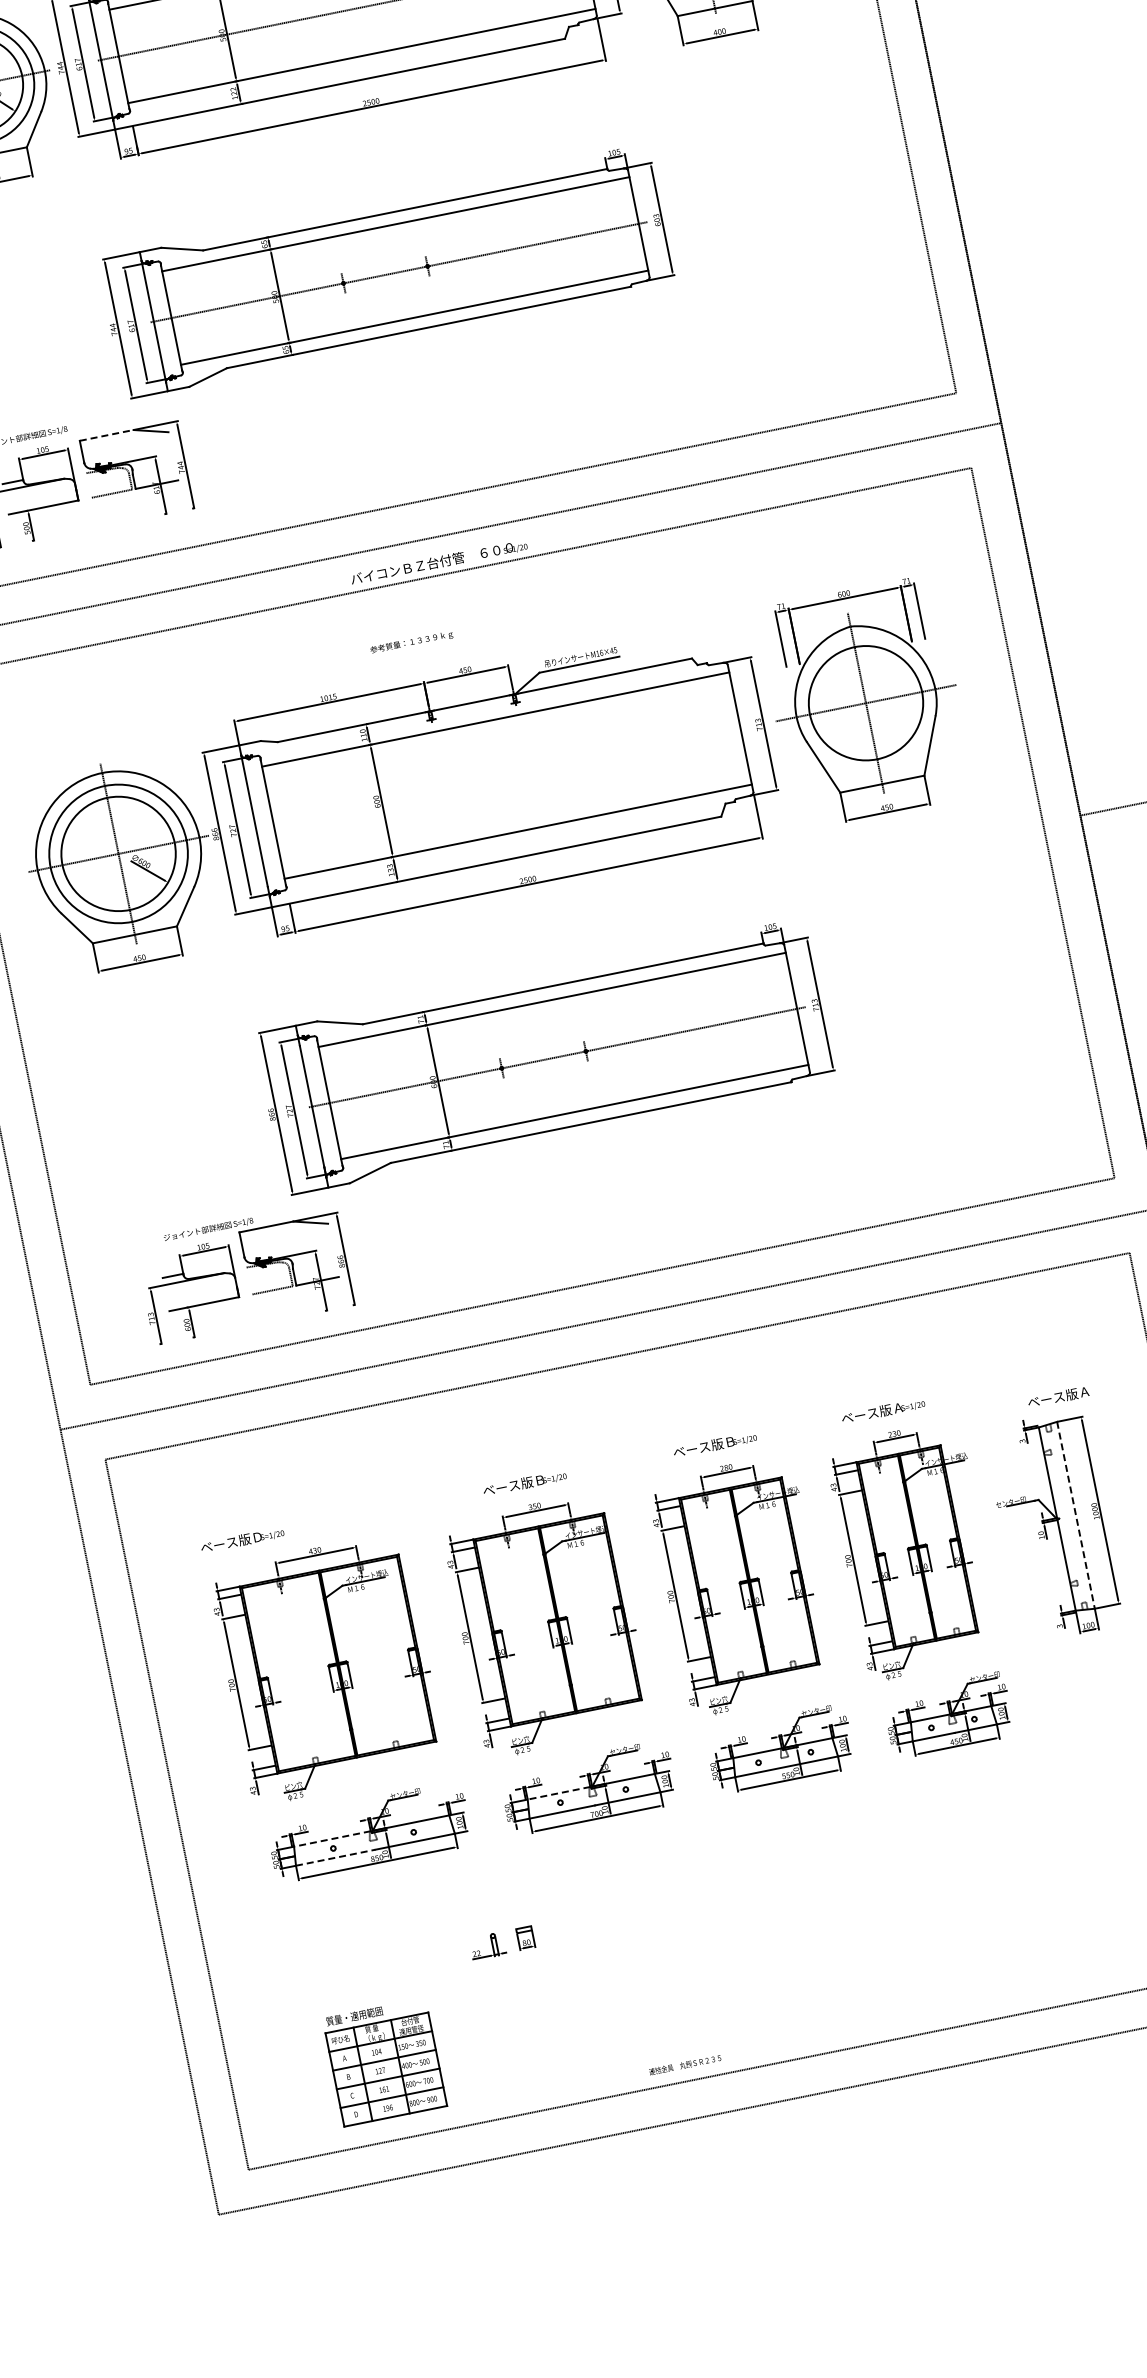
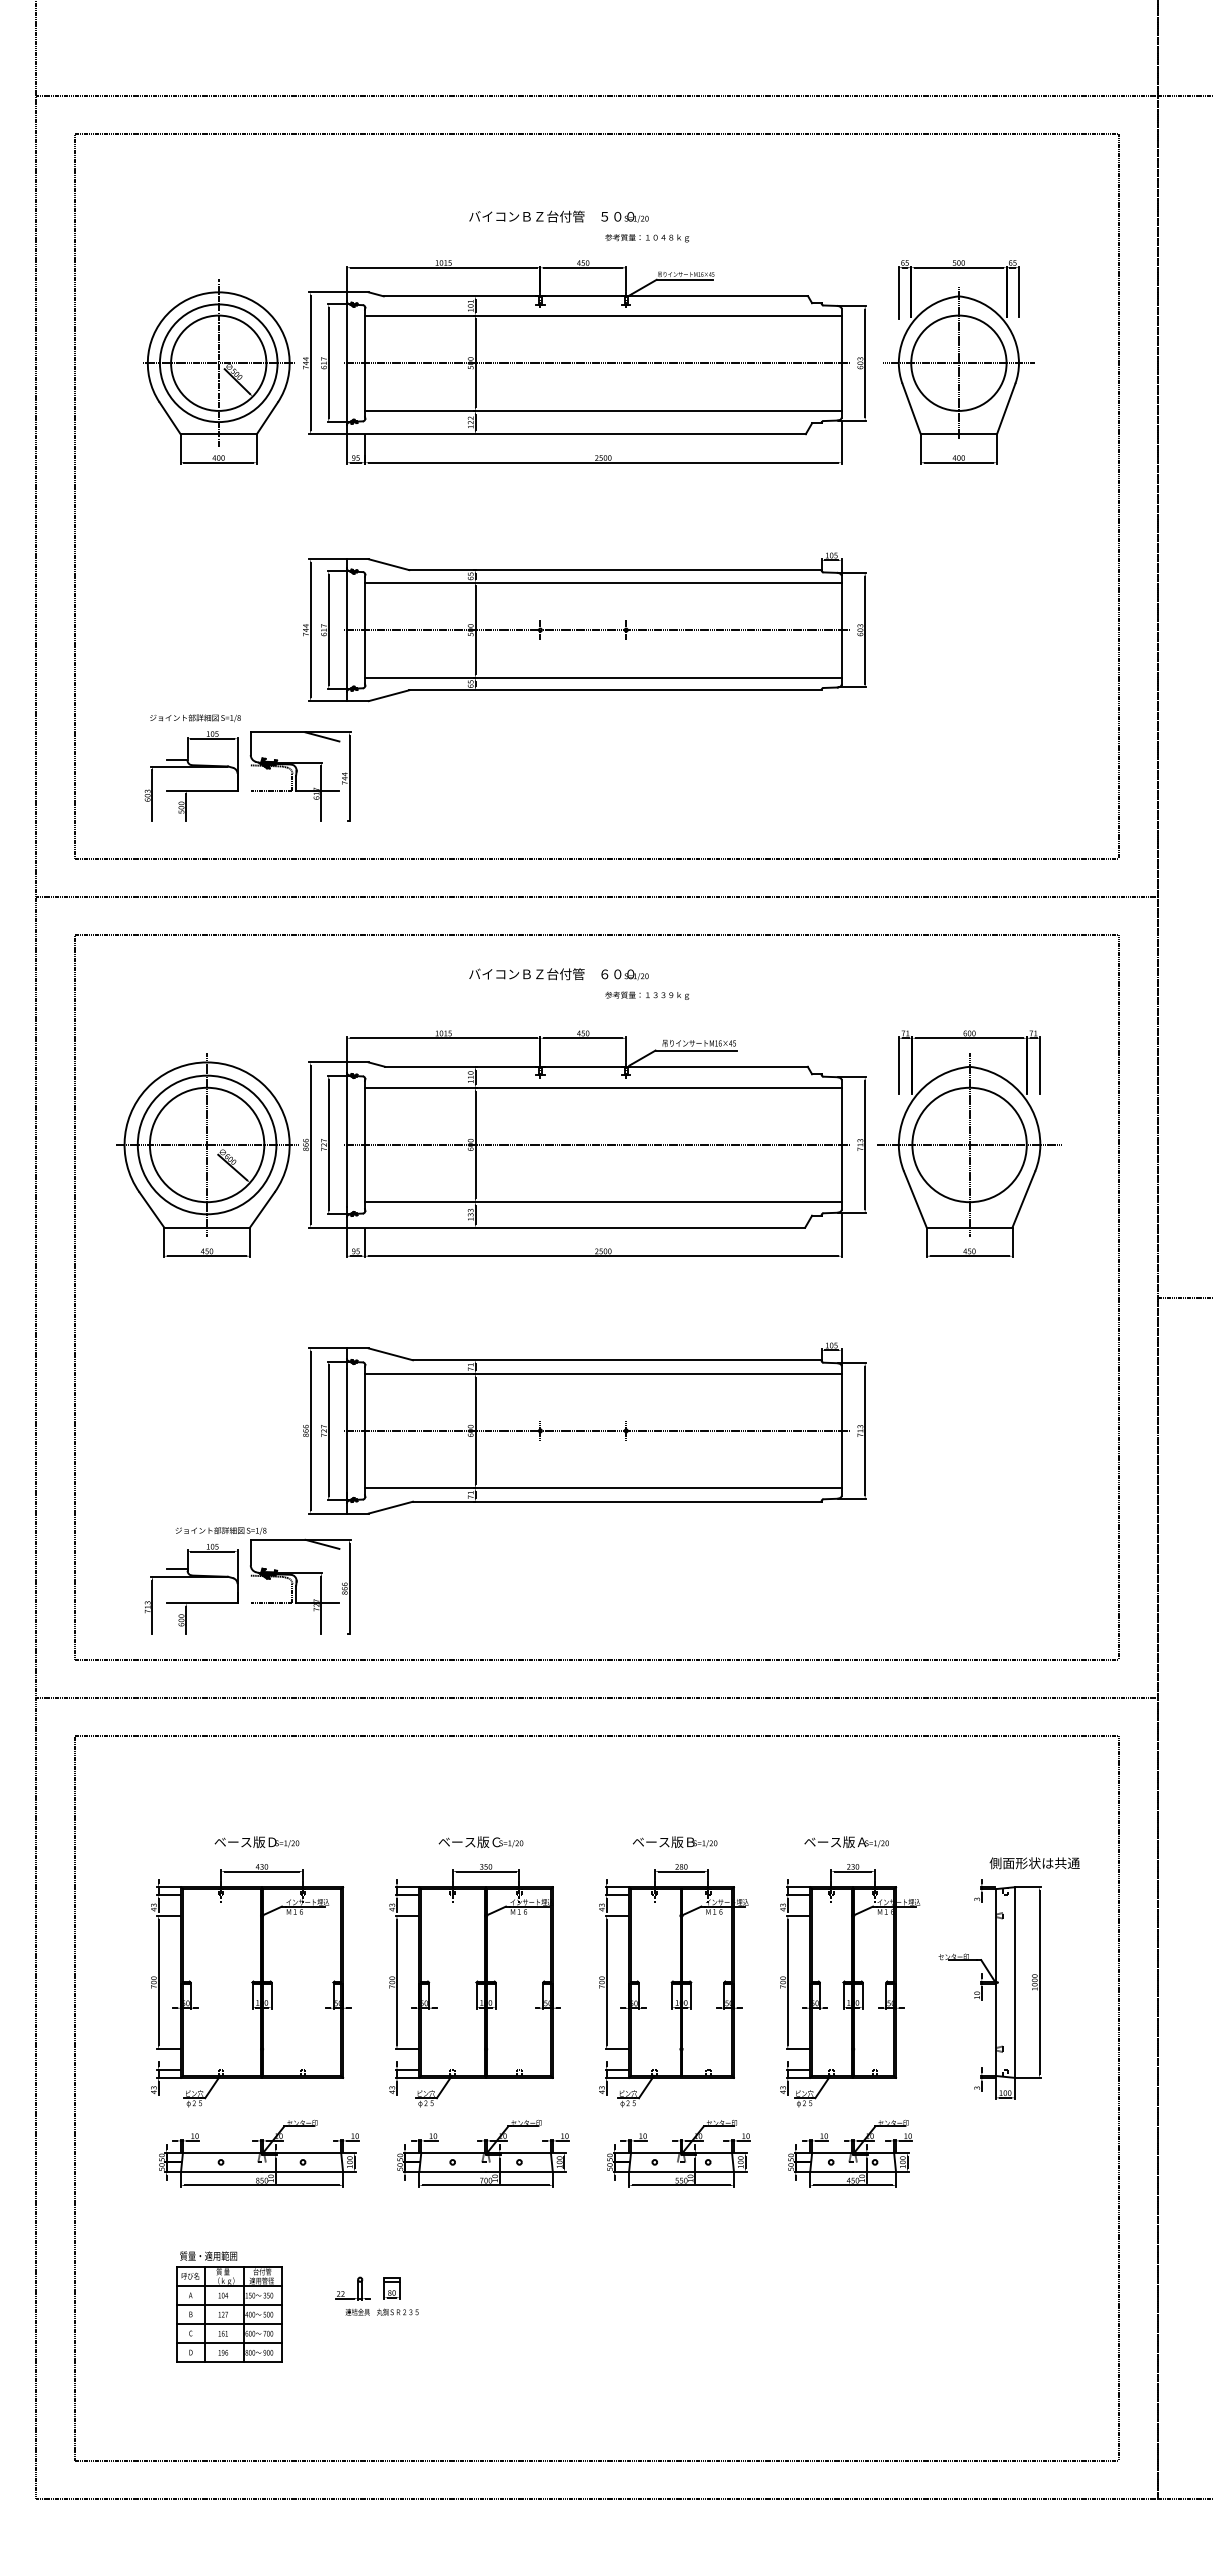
line: (107, 435) -> (278, 732), dashed -> solid
text: (438, 562) -> (558, 974), moved
text: (411, 642) -> (647, 995), moved
line: (500, 777) -> (596, 1145), added
text: (1071, 1394) -> (1034, 1863), ベース版Ａ -> 側面形状は共通
text: (540, 1480) -> (496, 1842), ベース版Ｂ -> ベース版Ｃ
line: (1075, 1516) -> (1014, 1983), dashed -> solid
text: (241, 1539) -> (256, 1841), moved
line: (559, 1792) -> (453, 2152), dashed -> solid
line: (331, 1838) -> (221, 2152), dashed -> solid
line: (335, 1857) -> (221, 2171), dashed -> solid
part: (384, 2061) -> (229, 2306), moved
text: (684, 2064) -> (381, 2311), moved

